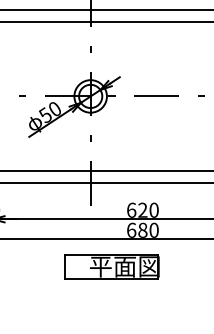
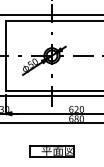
part: (110, 267) -> (51, 151), moved

